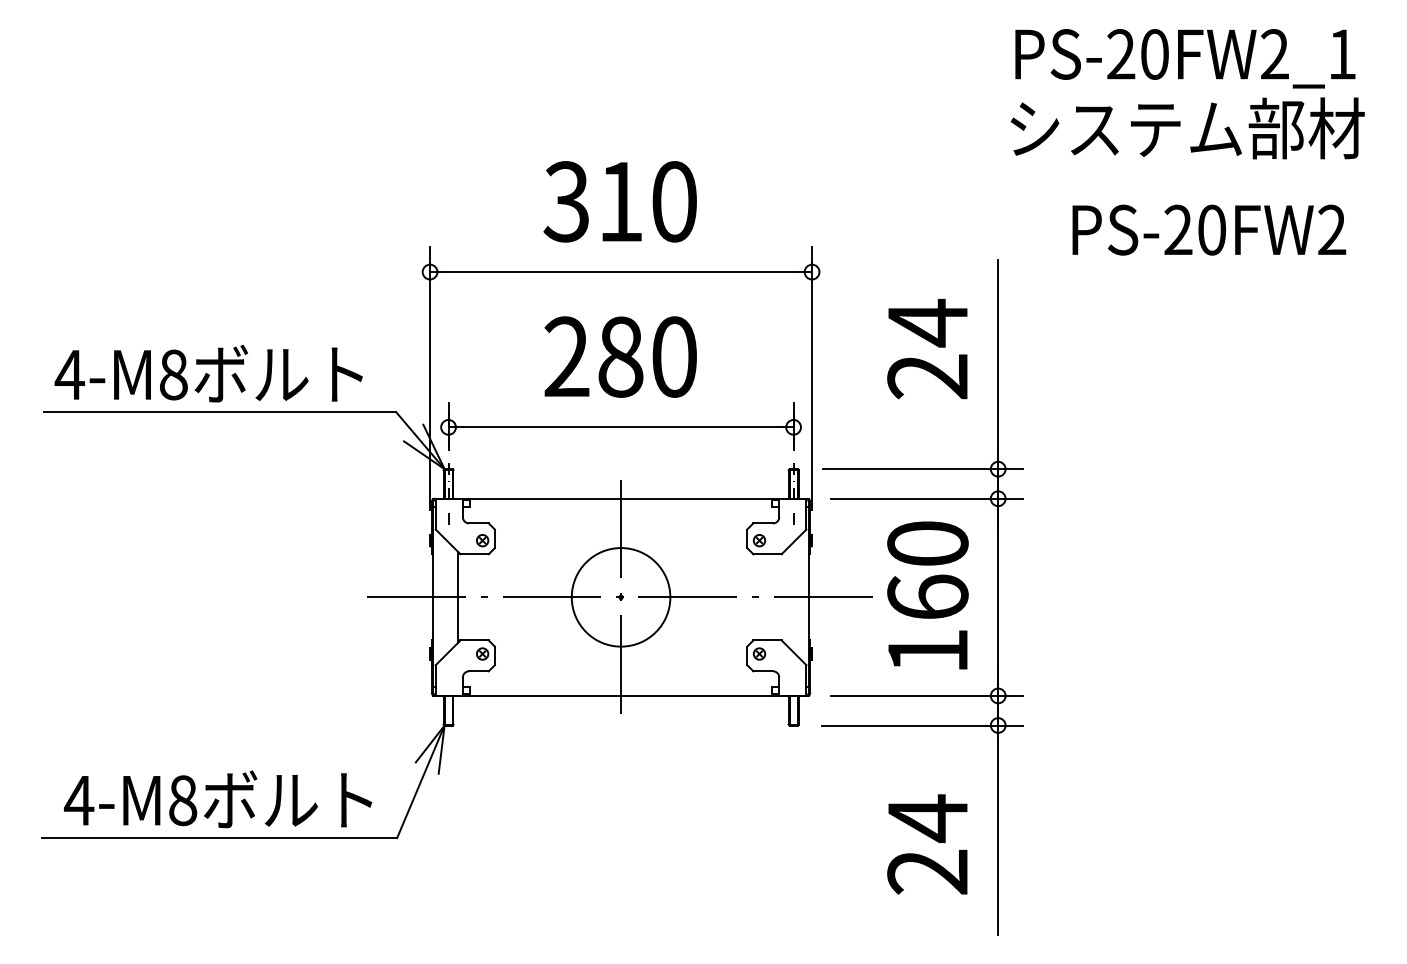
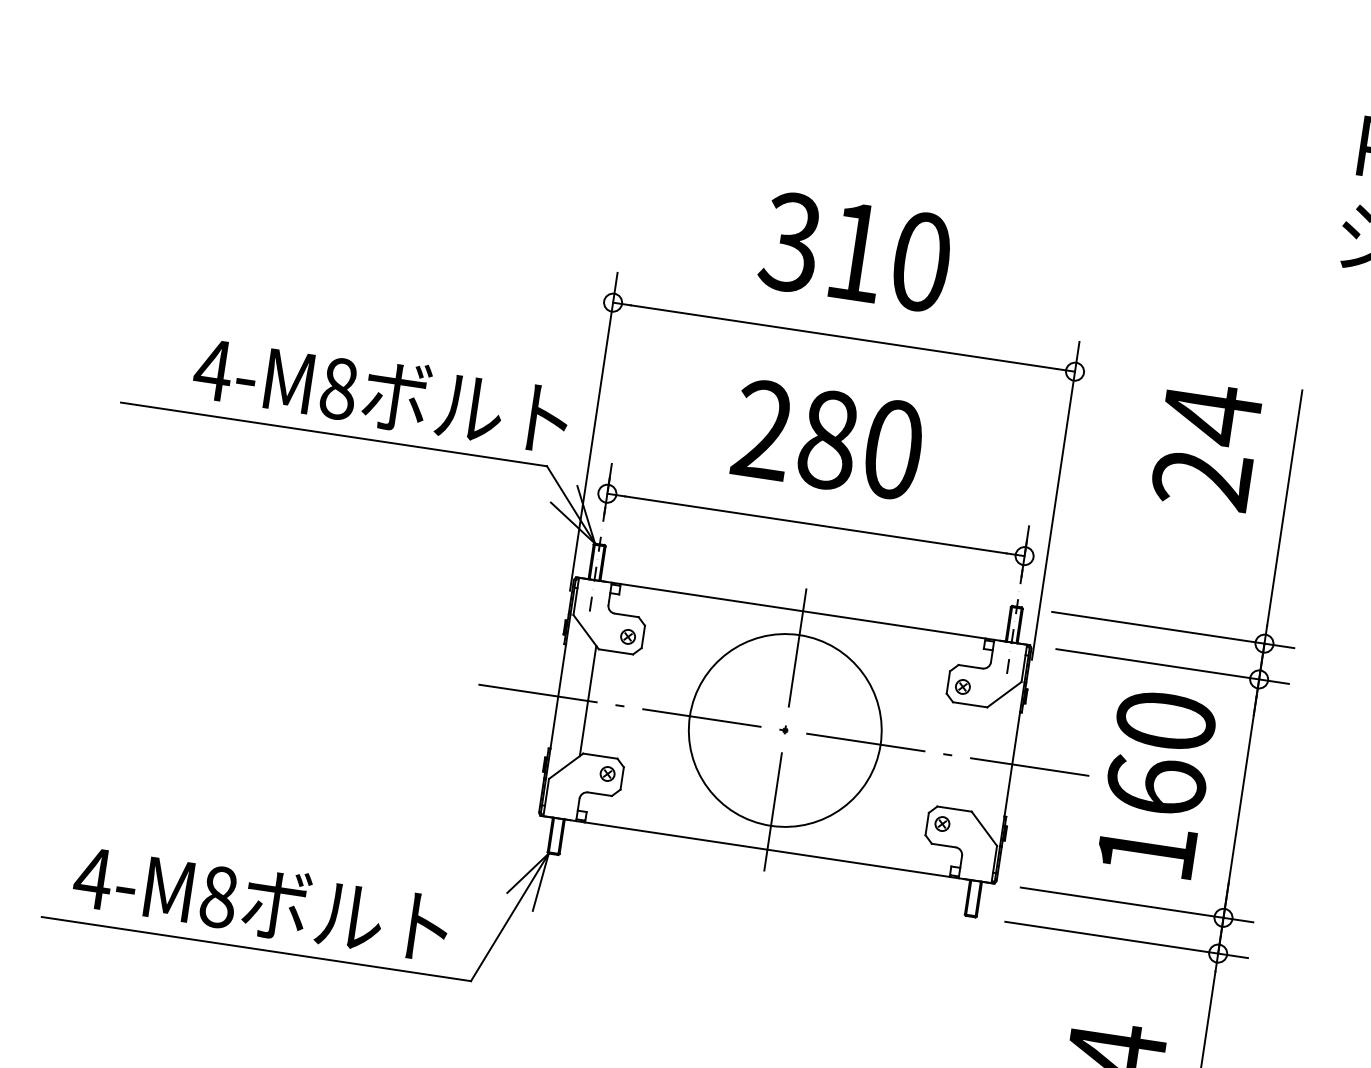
text: (927, 349) -> (1206, 446), moved
text: (208, 373) -> (381, 393), moved
circle: (620, 597) -> (784, 730), size x1.6

